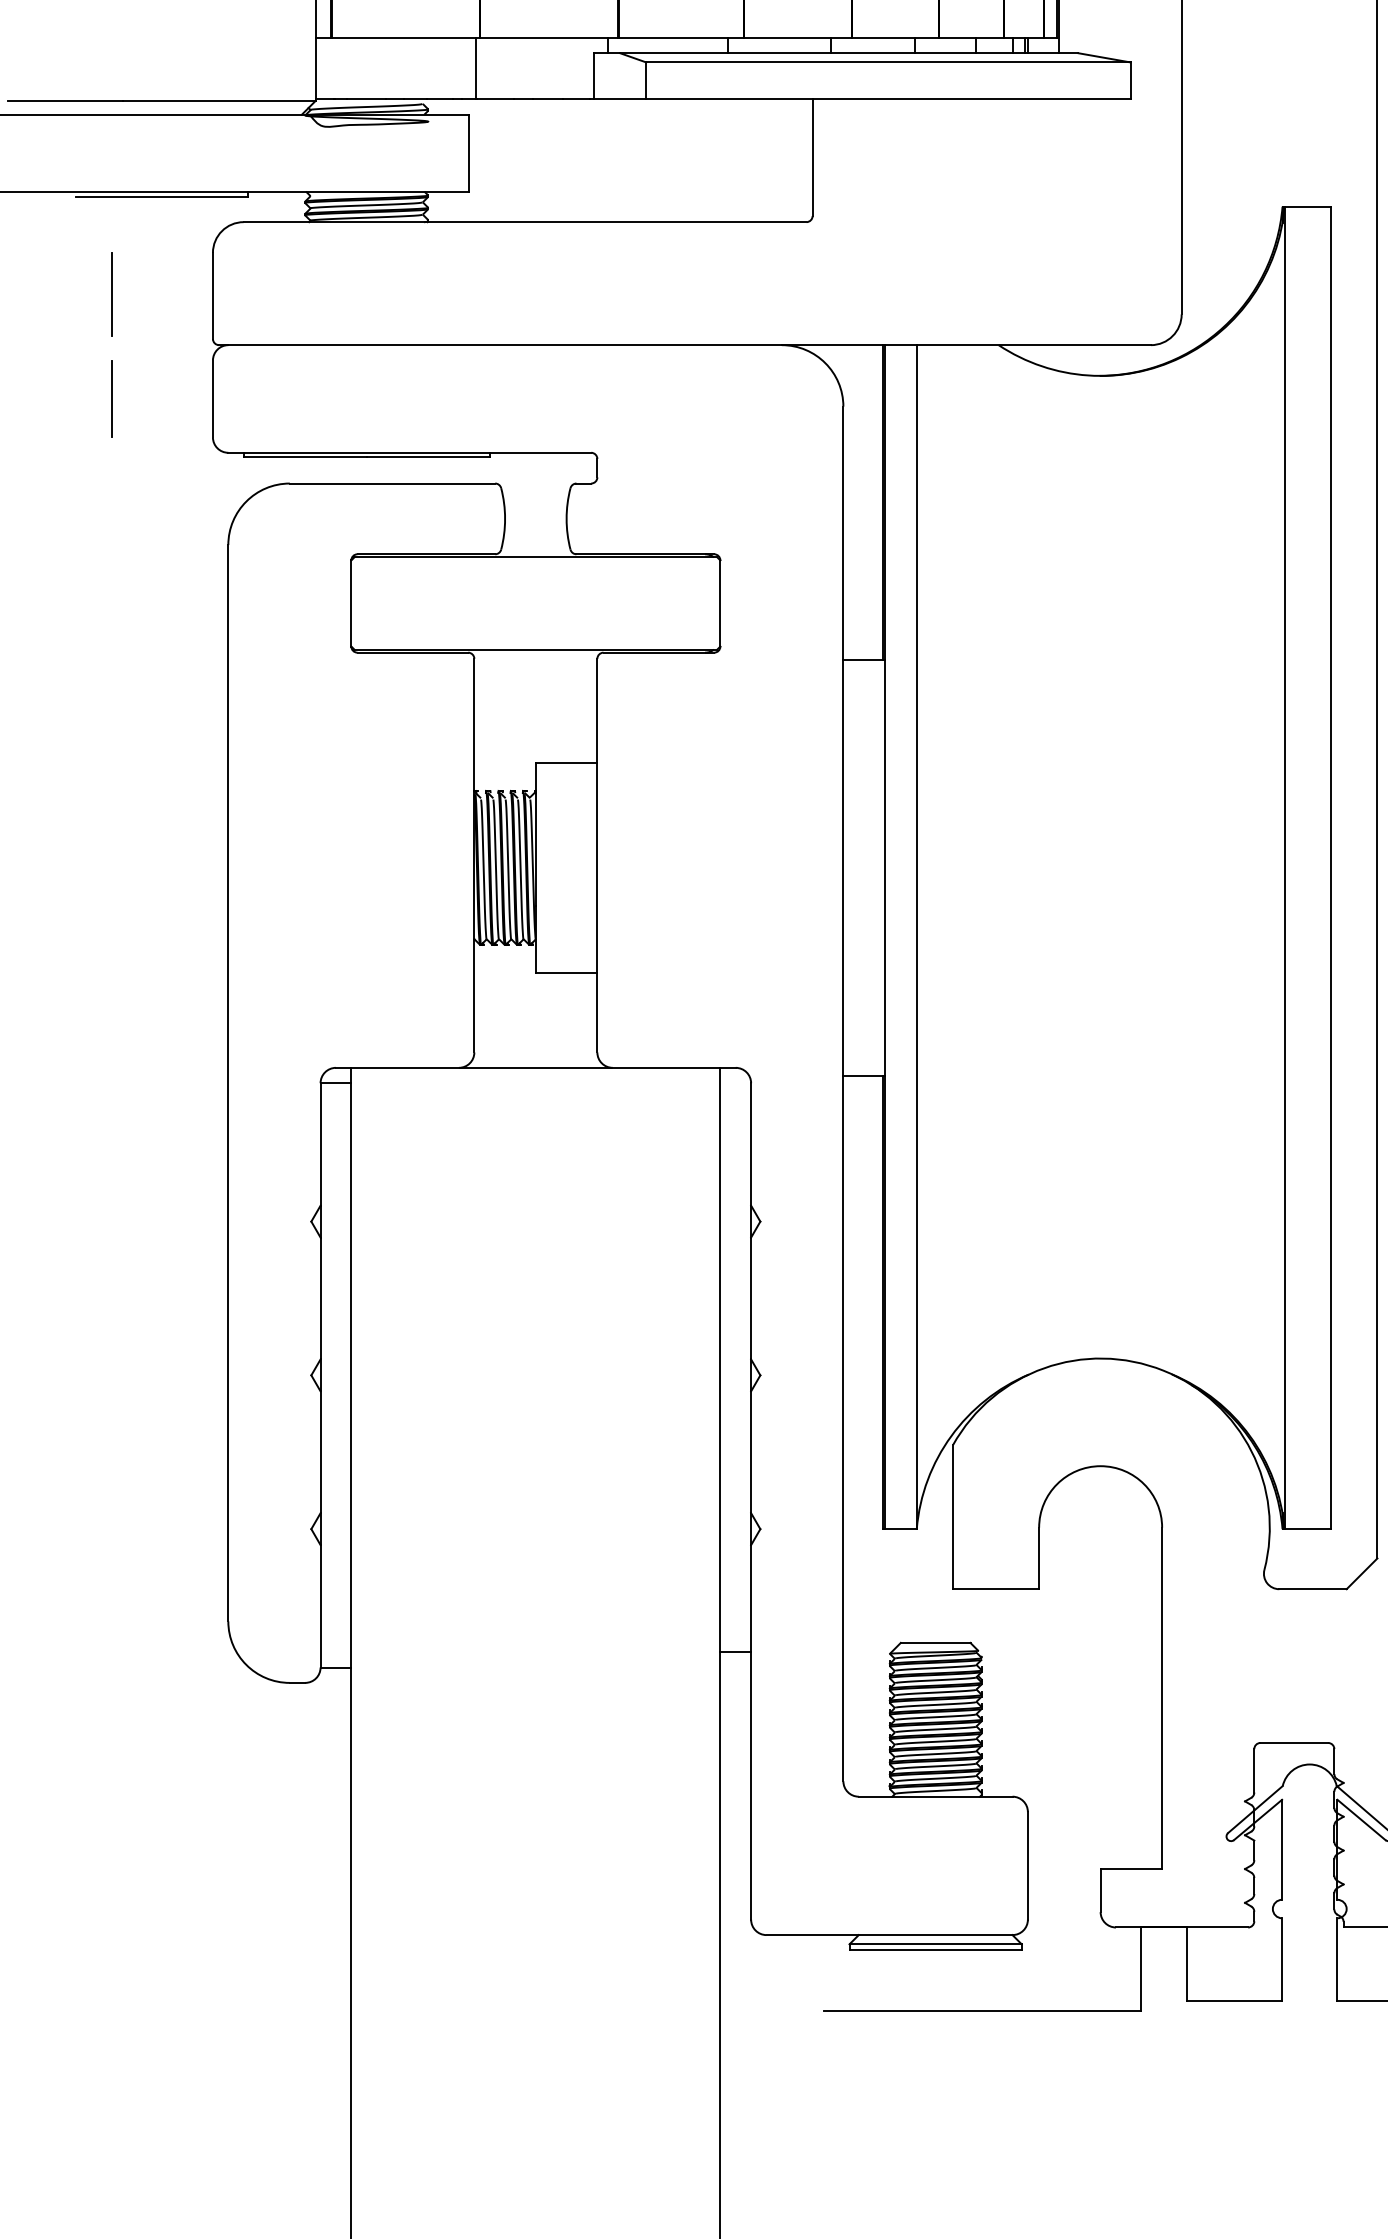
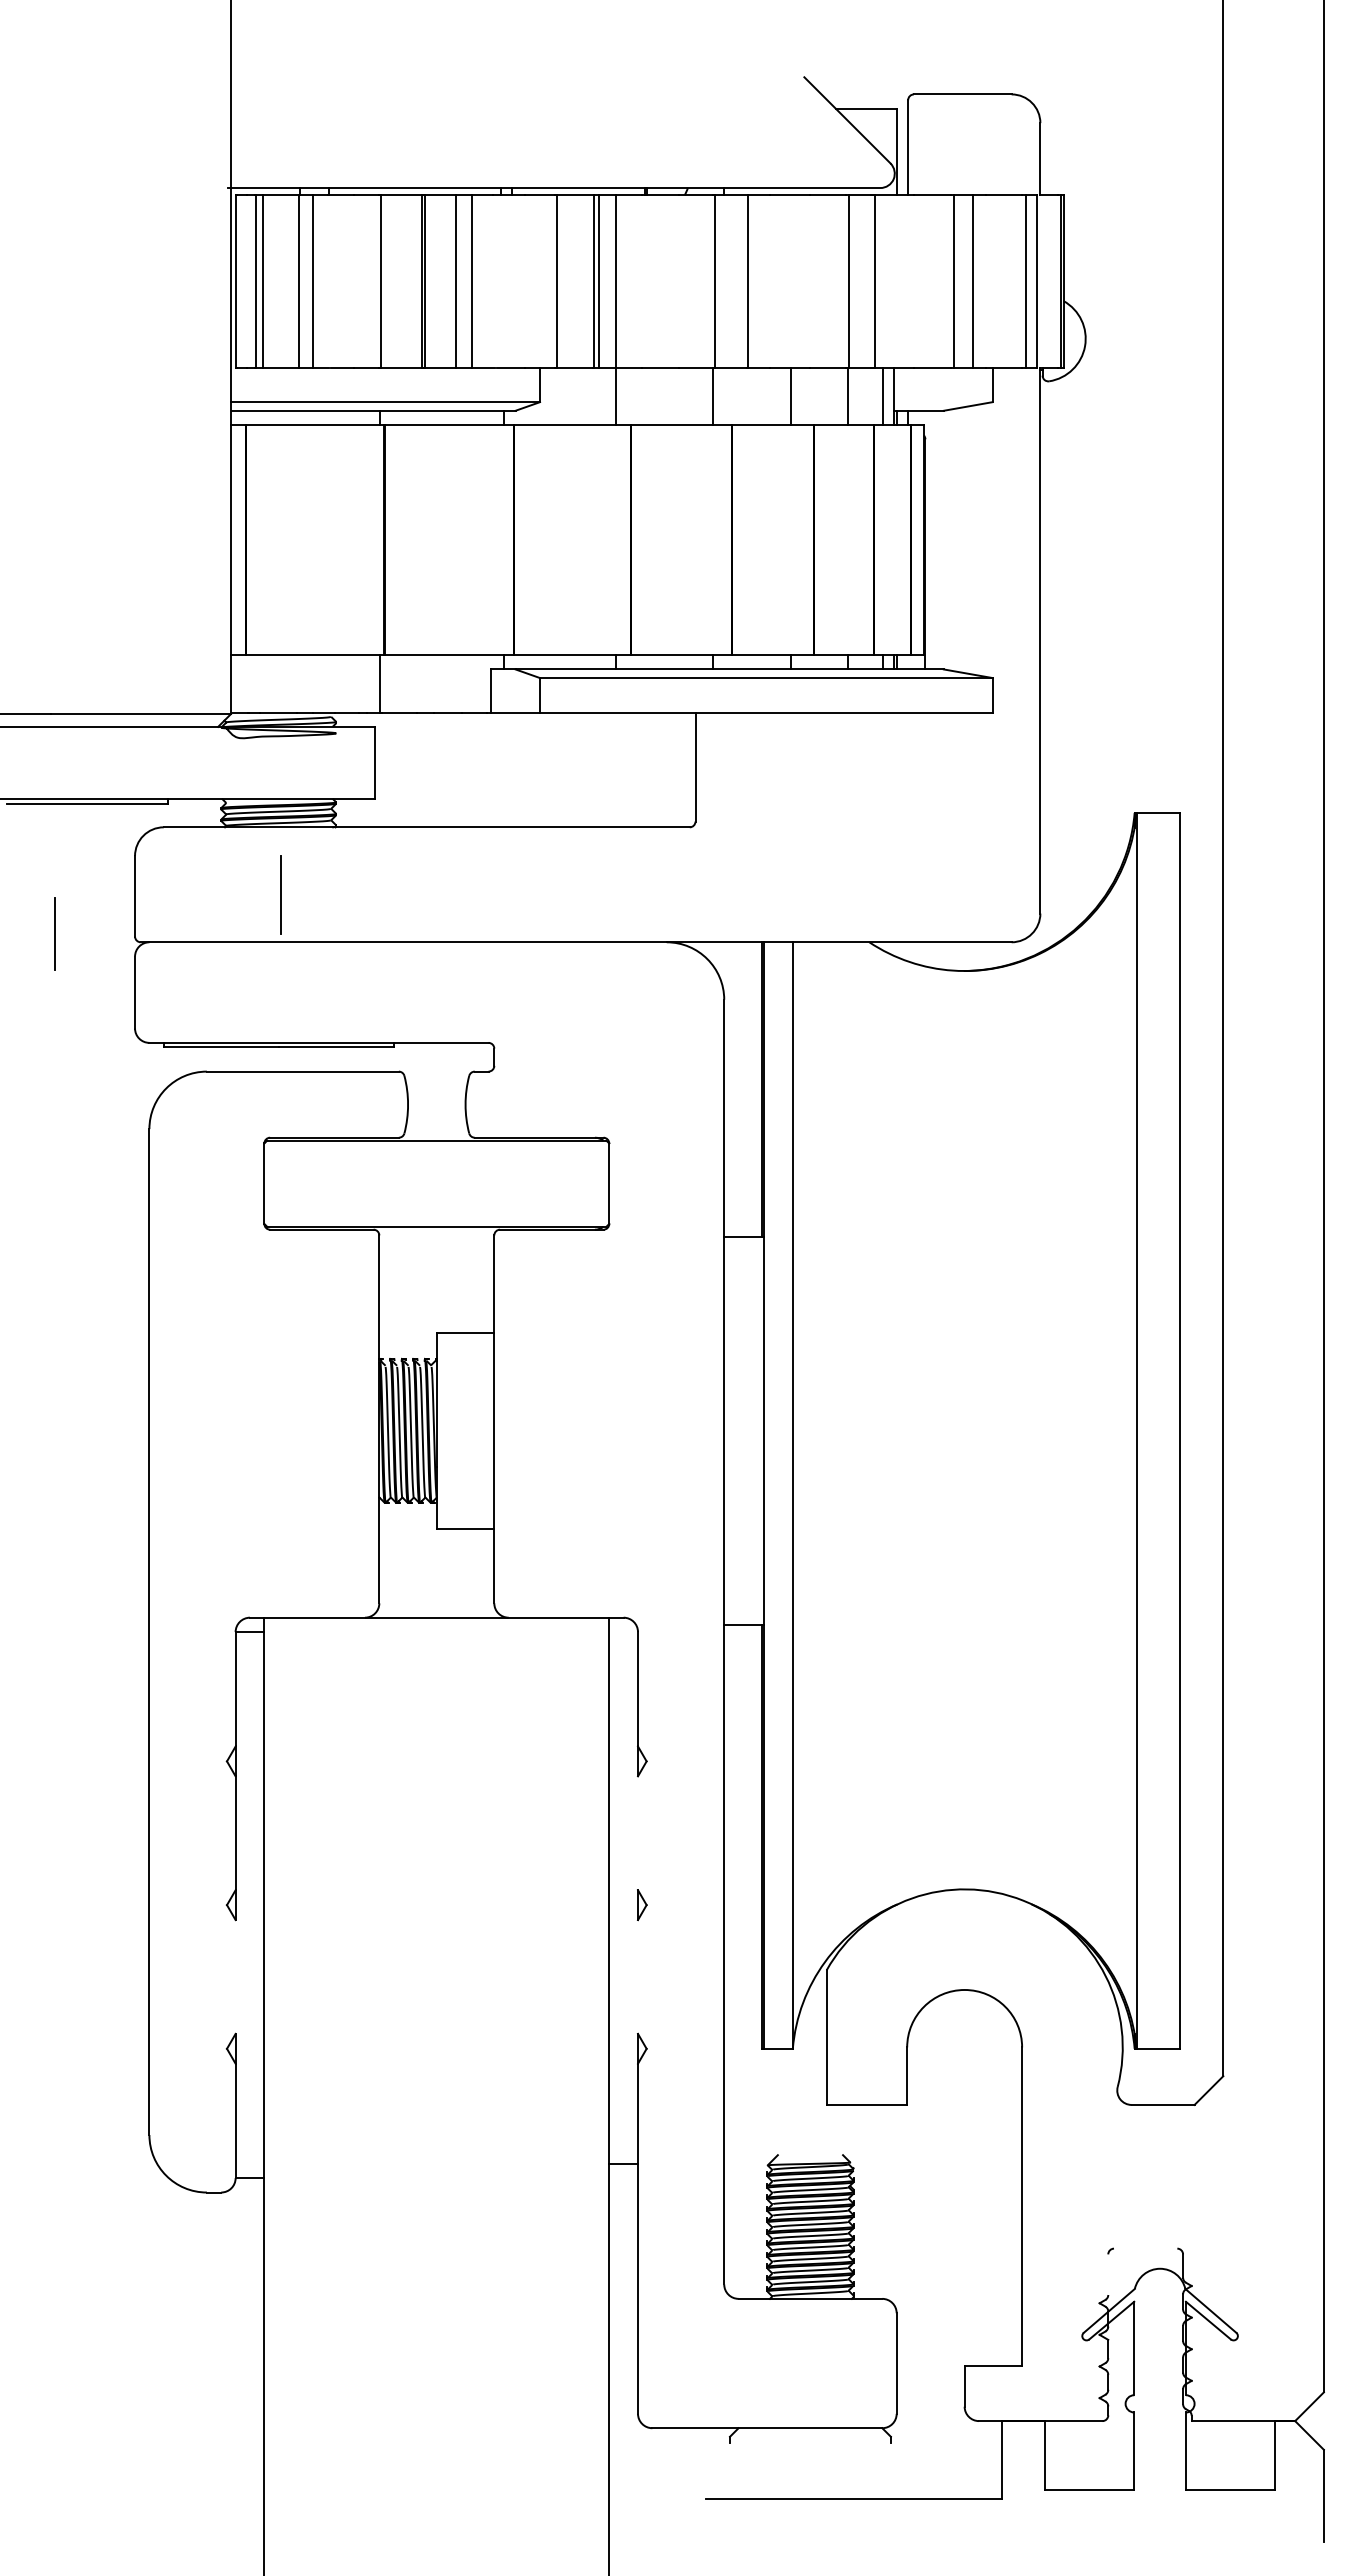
line: (111, 294) -> (280, 894), moved
line: (111, 398) -> (54, 933), moved
line: (751, 1298) -> (638, 1833), removed
line: (320, 1451) -> (235, 1976), removed
line: (751, 1451) -> (638, 1976), removed
line: (935, 1643) -> (810, 2155), removed
line: (1294, 1742) -> (1145, 2248), removed
line: (1254, 1770) -> (1108, 2274), removed
line: (934, 1943) -> (809, 2436), removed
line: (934, 1950) -> (809, 2442), removed

